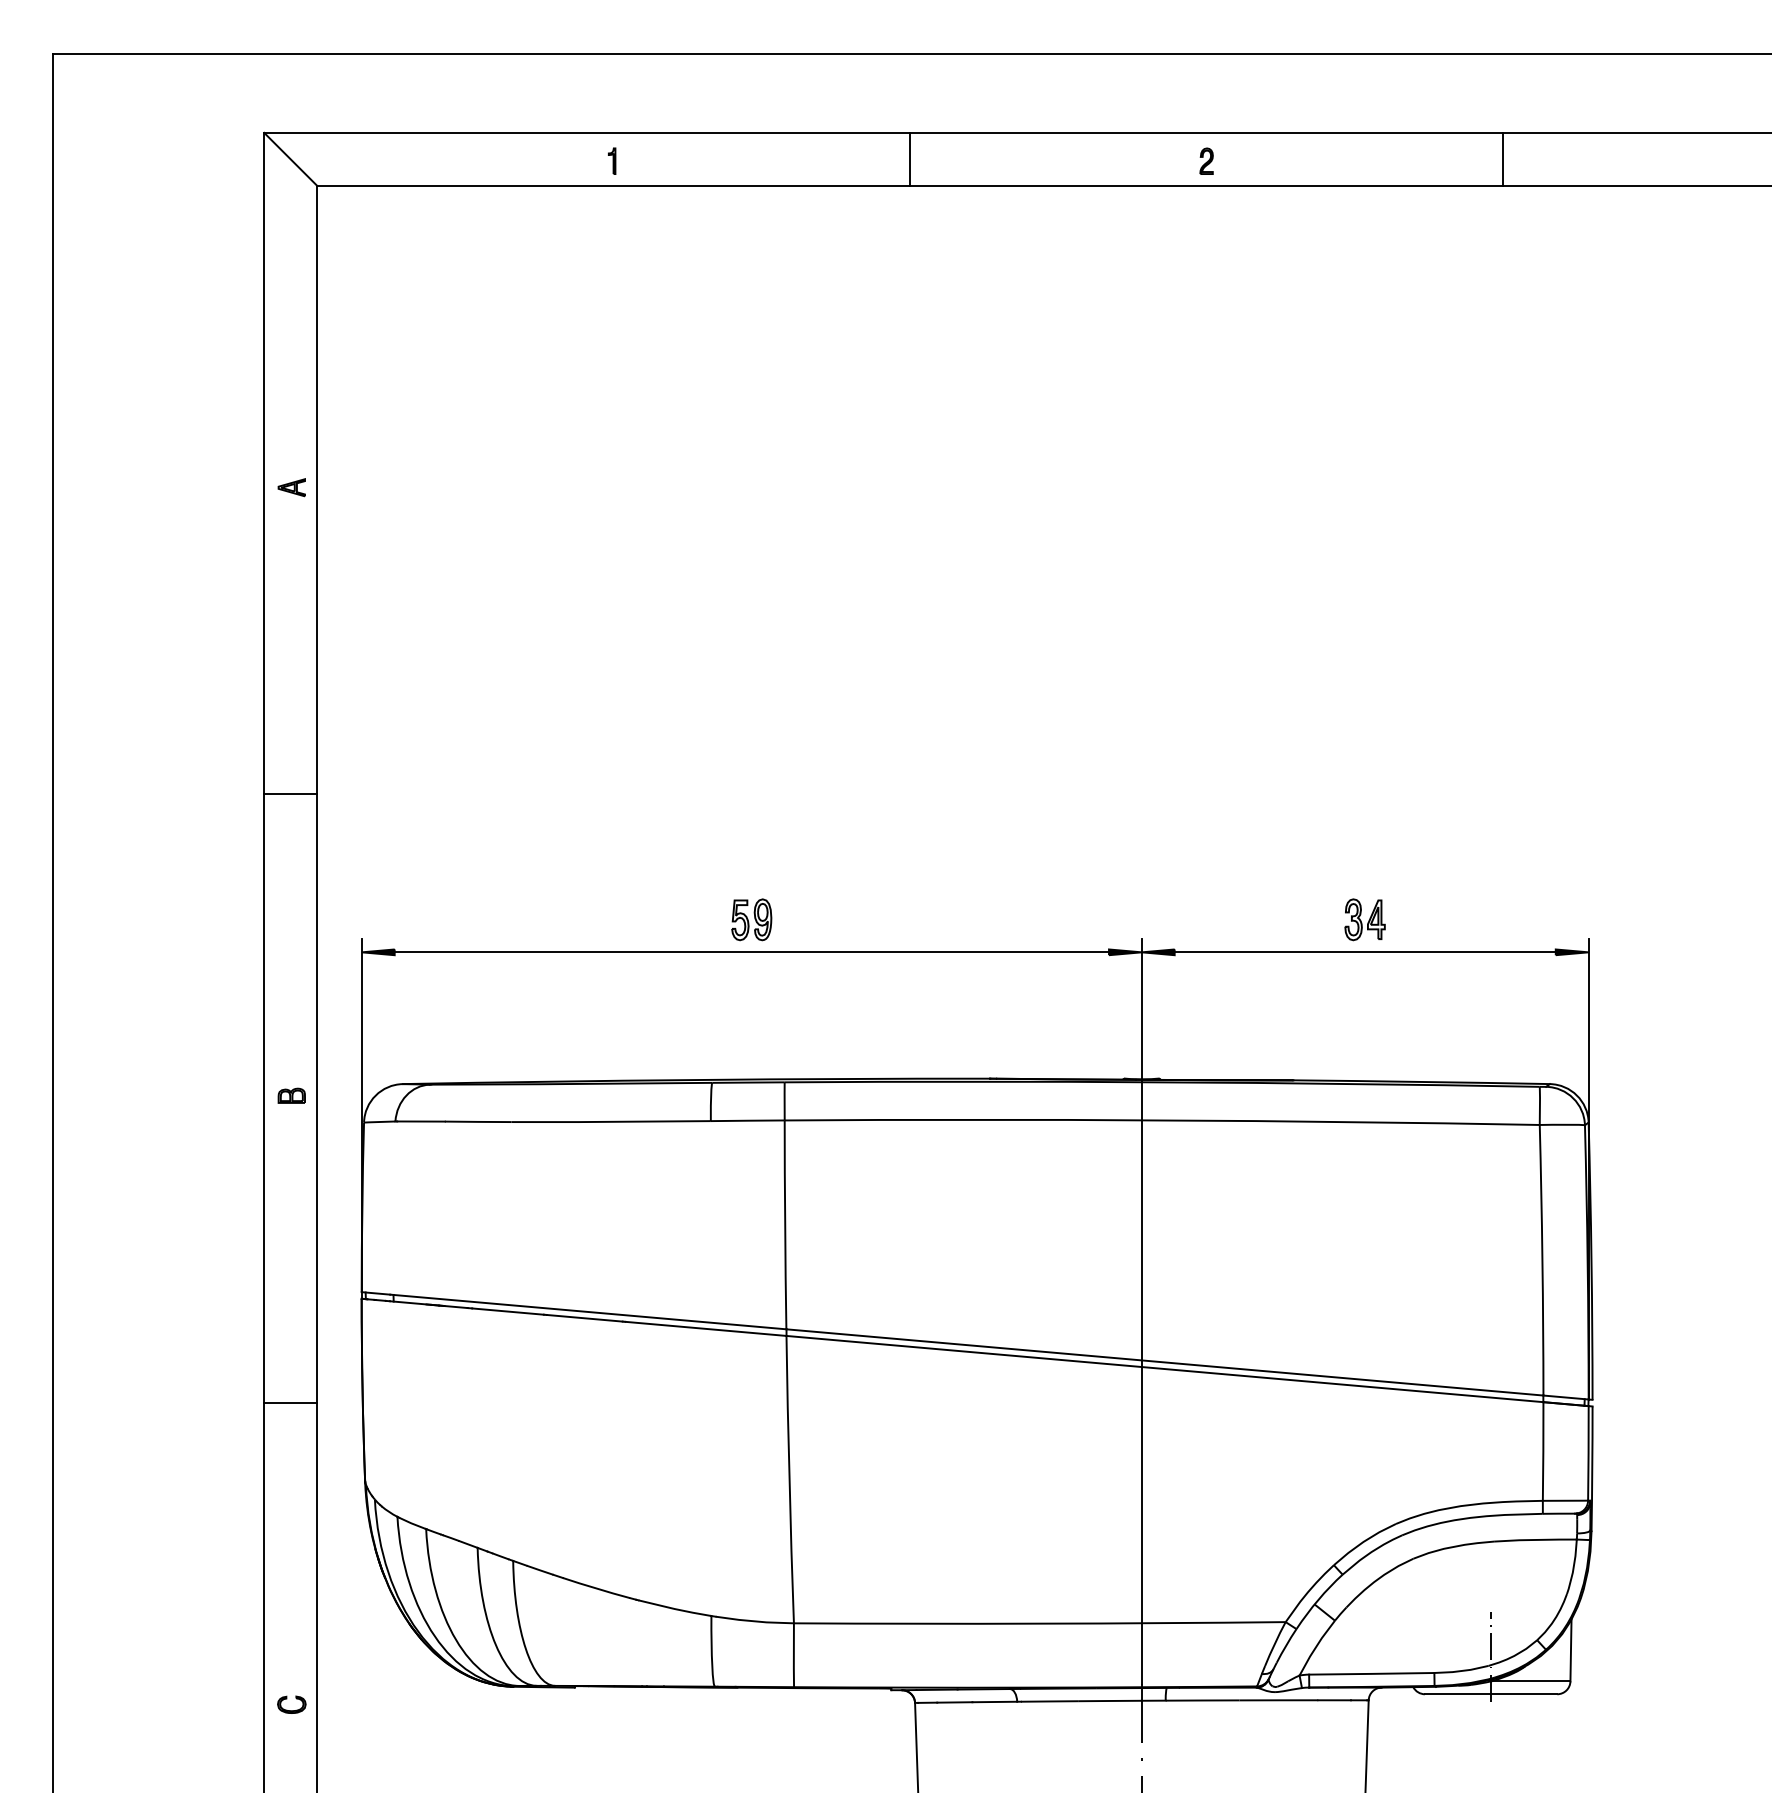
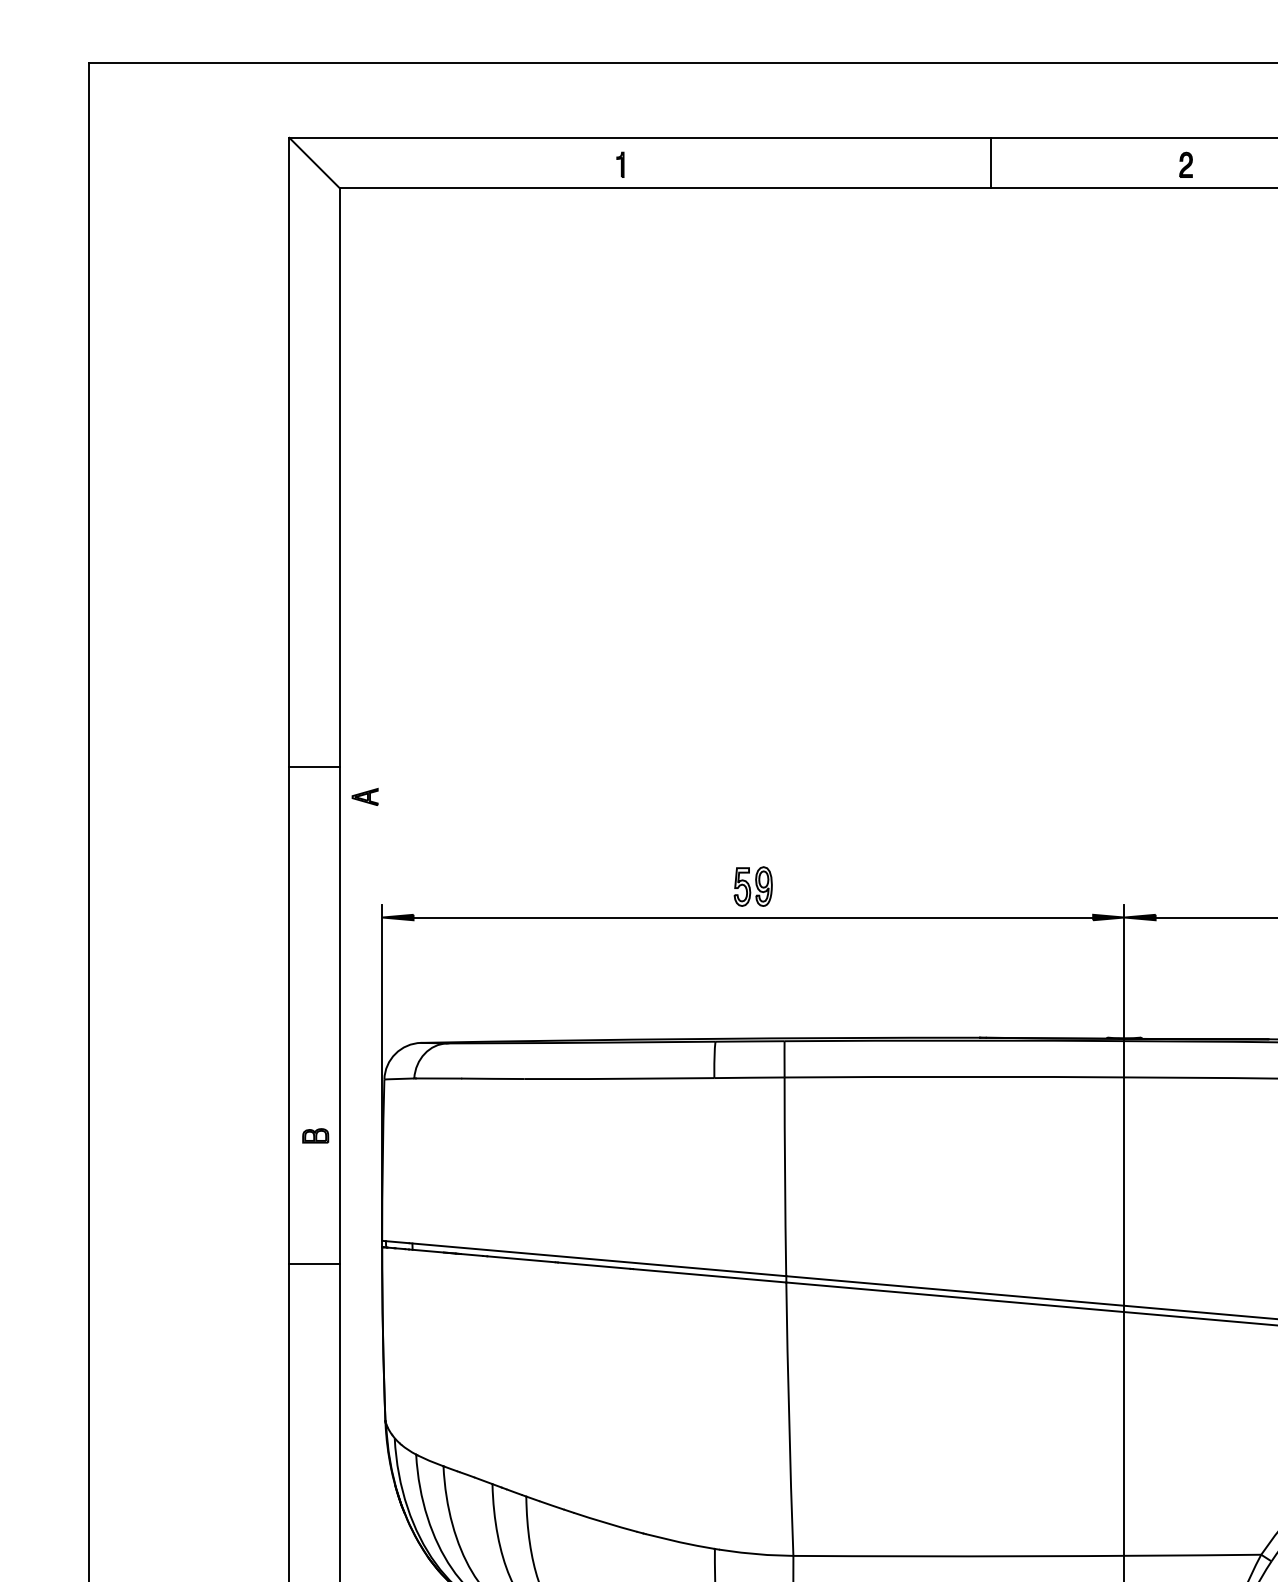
line: (910, 158) -> (990, 162), moved
part: (291, 487) -> (364, 796), moved
part: (291, 1095) -> (315, 1135), moved
line: (290, 1402) -> (314, 1263), moved

